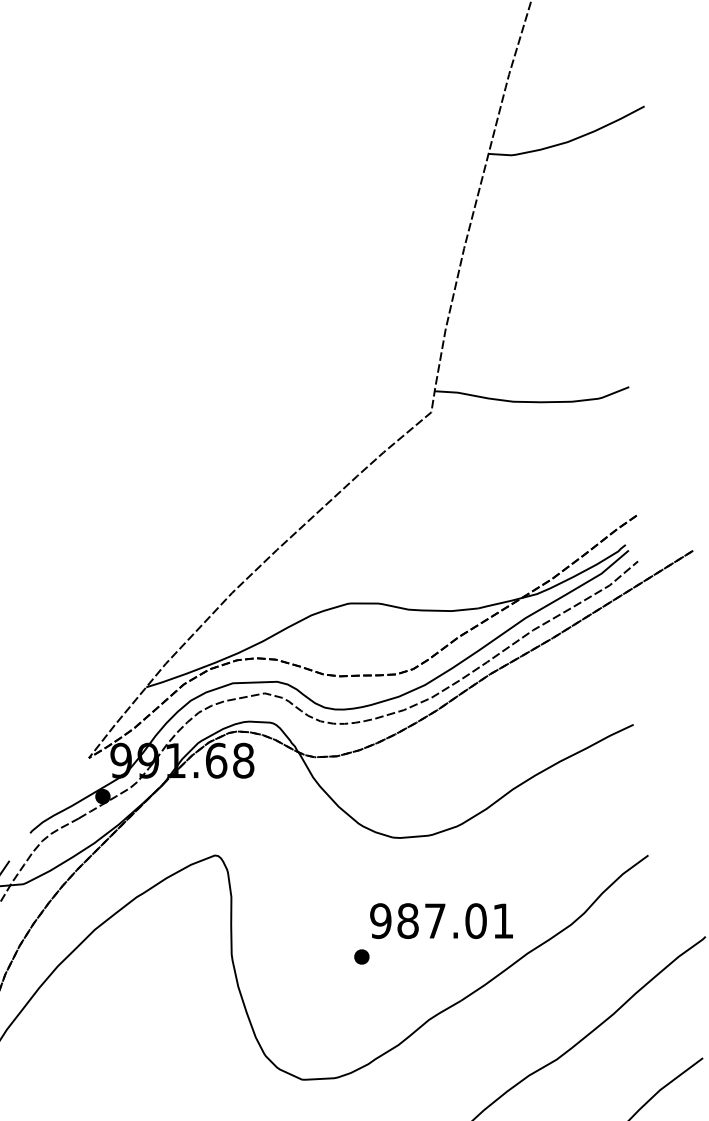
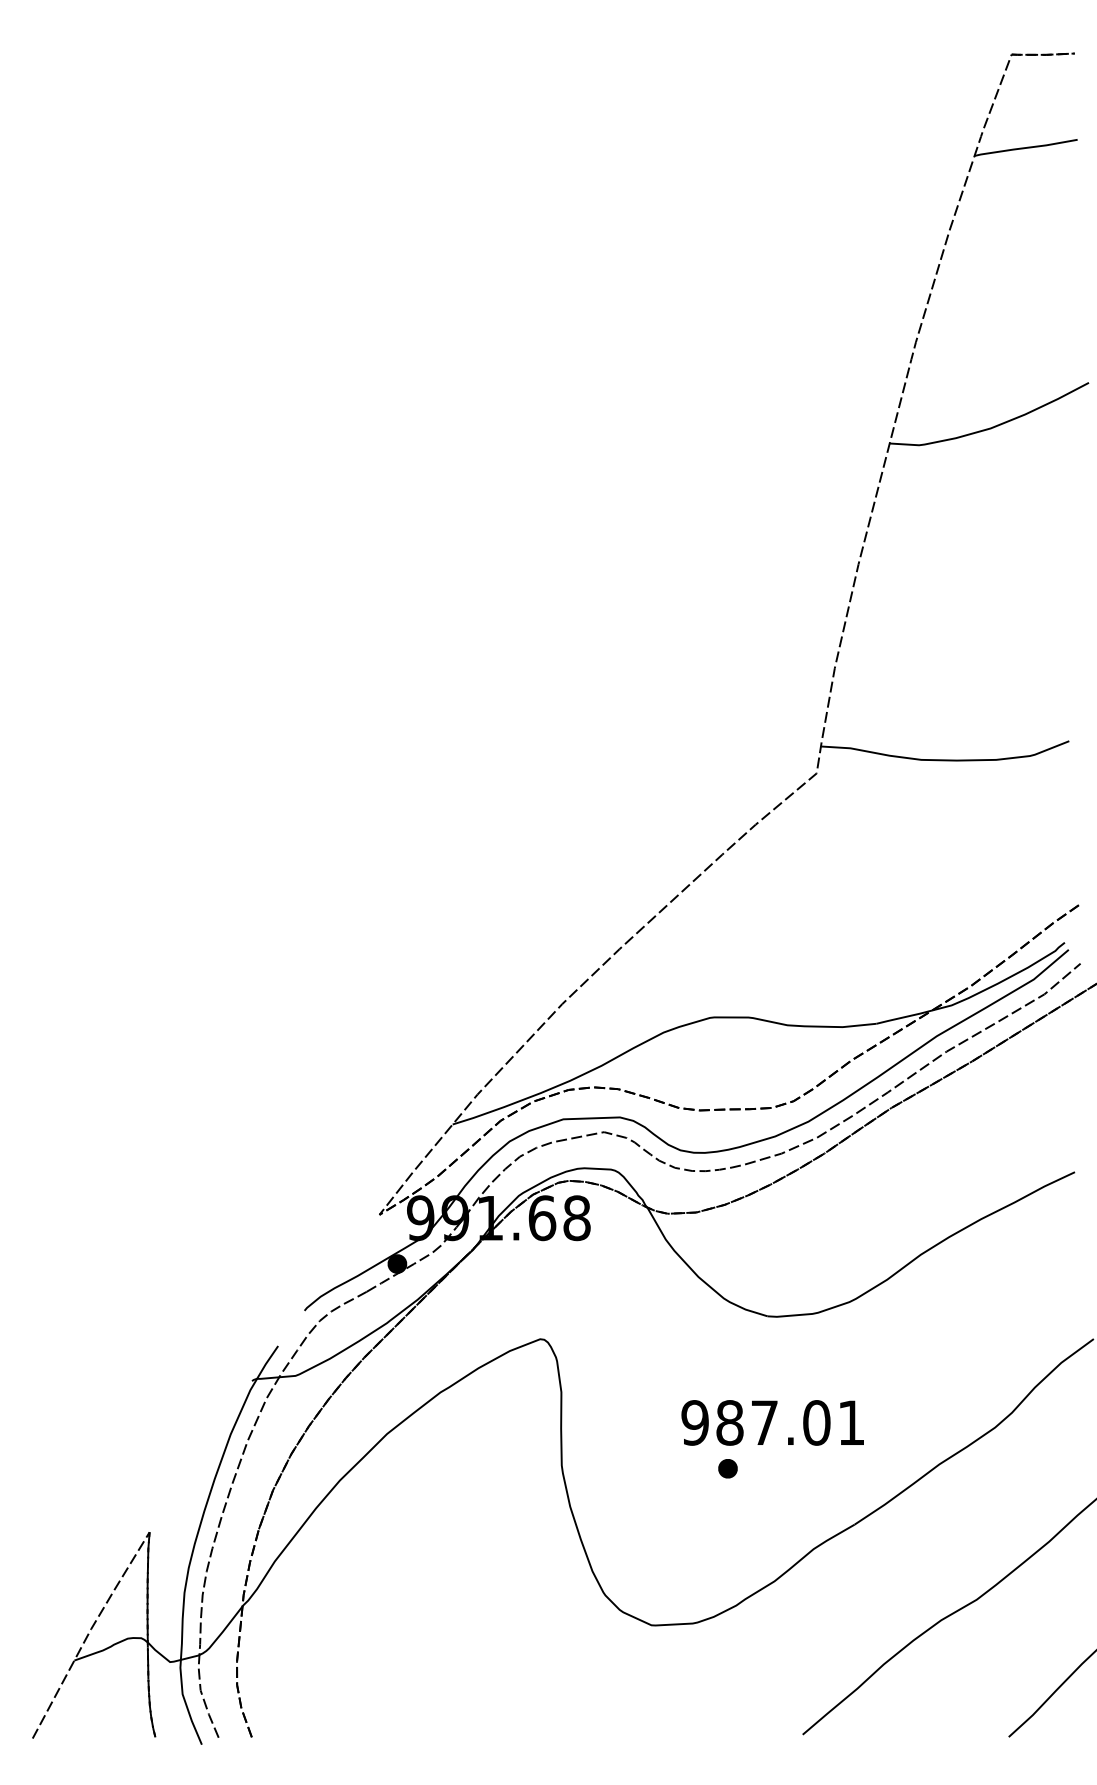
text: (441, 920) -> (772, 1422), moved

